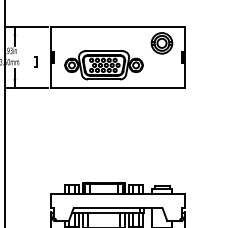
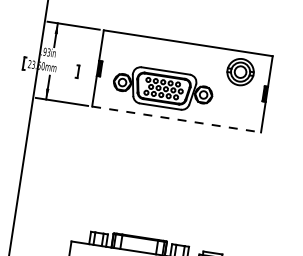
line: (118, 87) -> (177, 119), solid -> dashed

